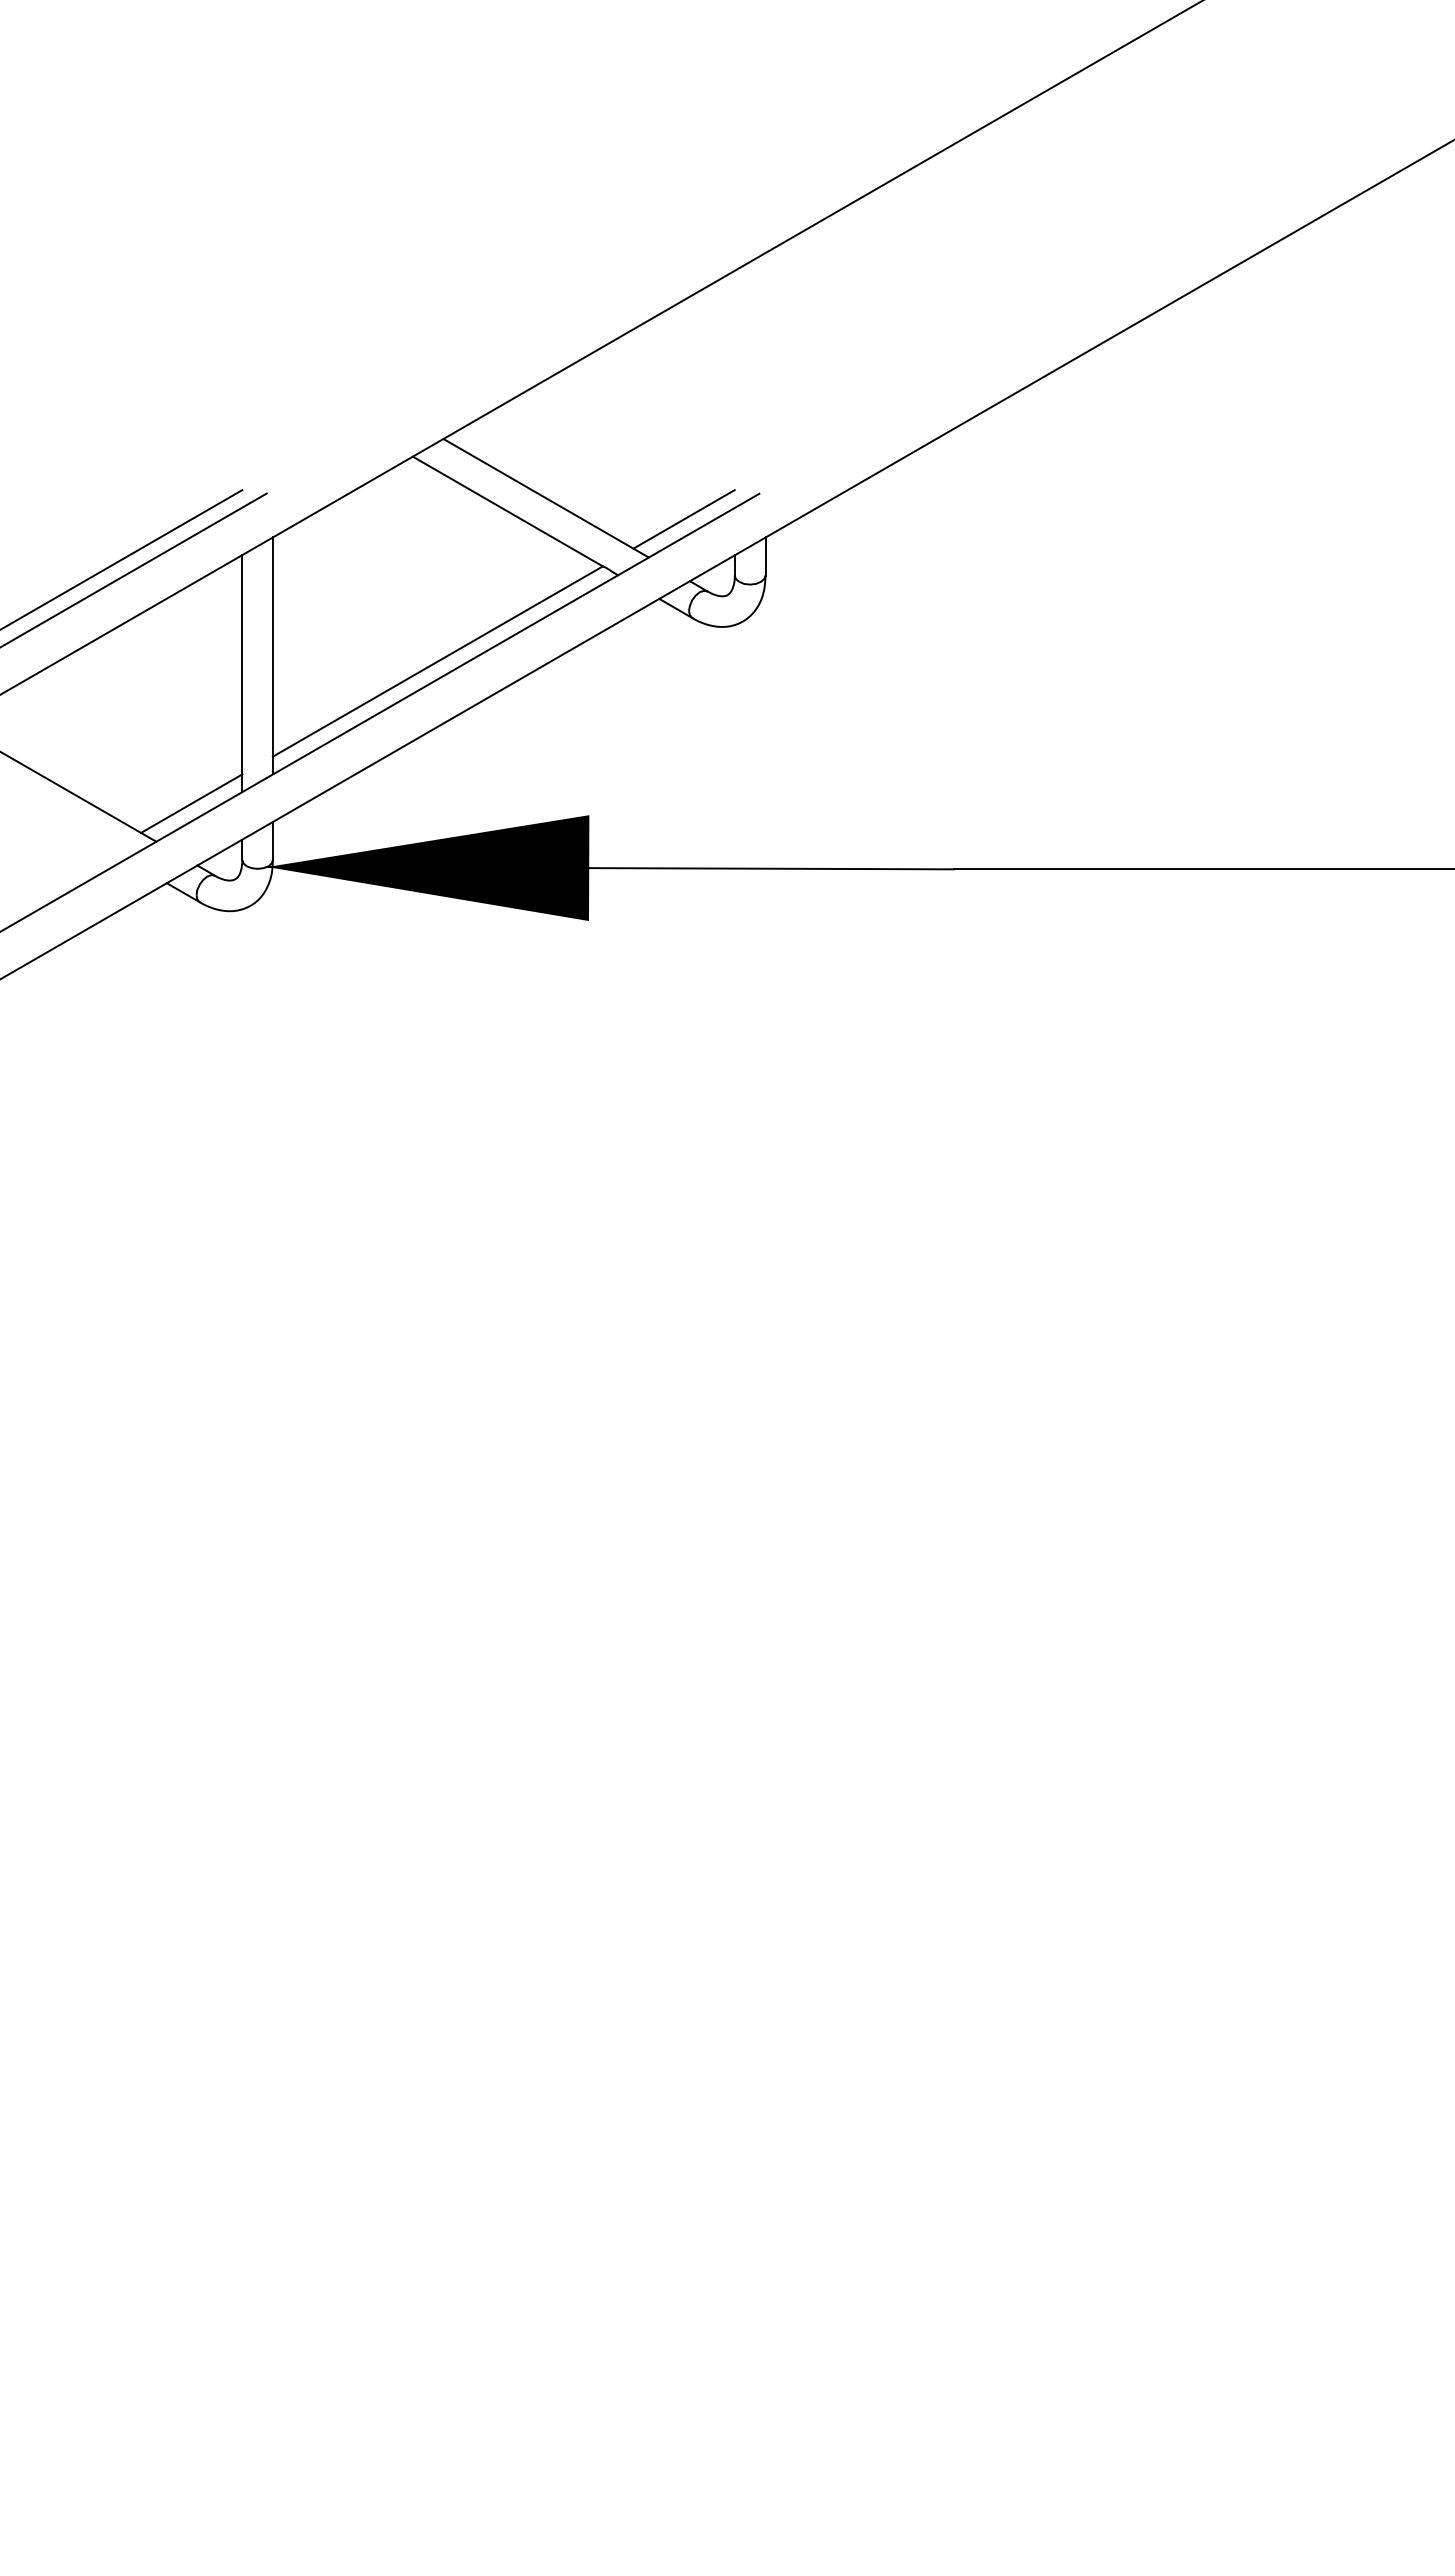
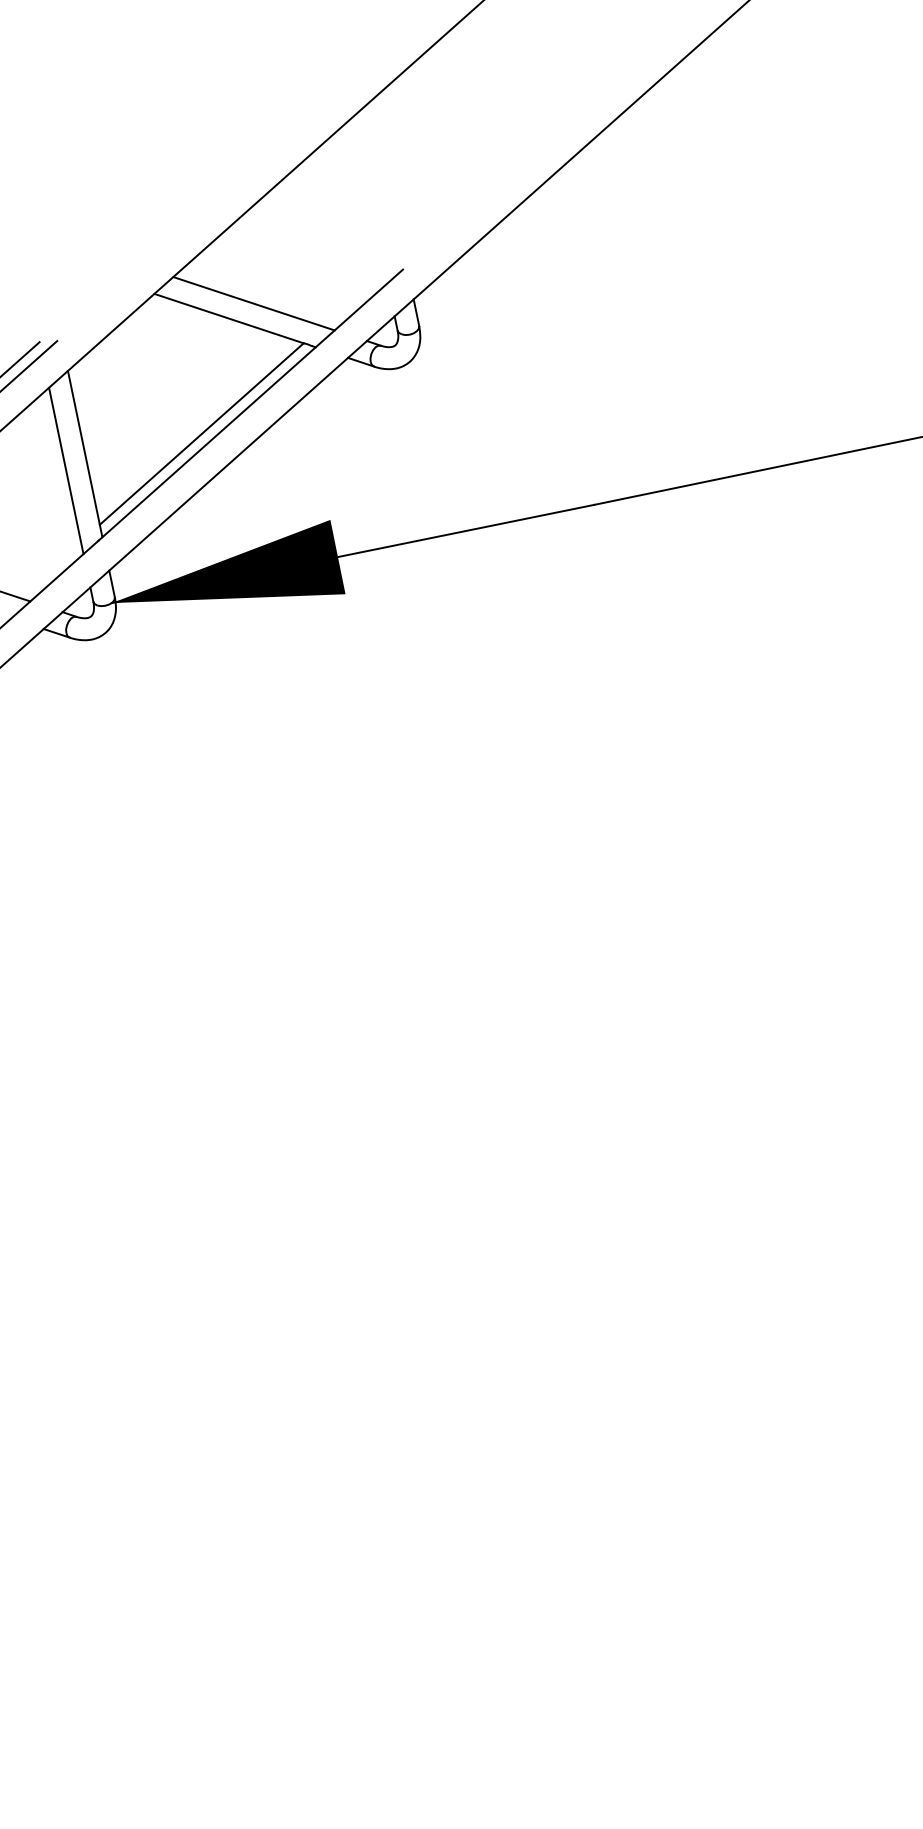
line: (683, 519) -> (353, 298), removed
line: (191, 803) -> (49, 569), removed

